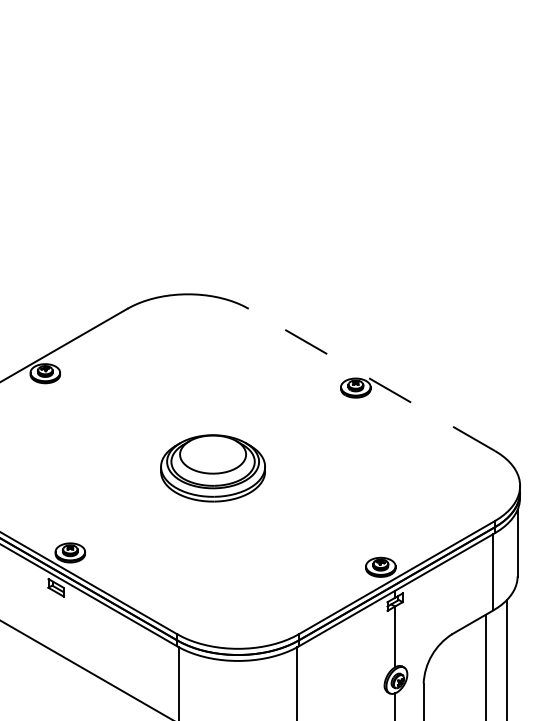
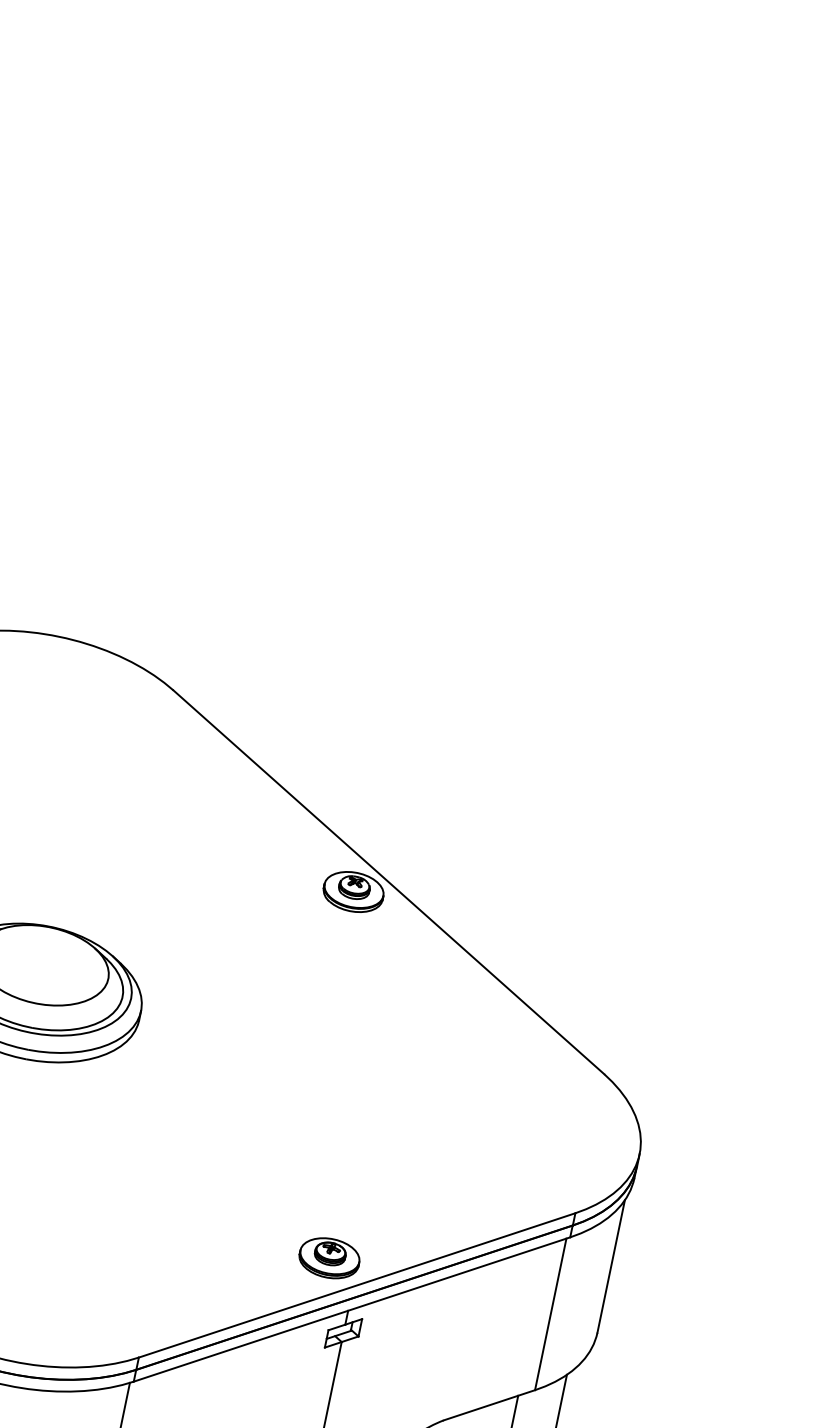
line: (371, 379) -> (388, 881), dashed -> solid

